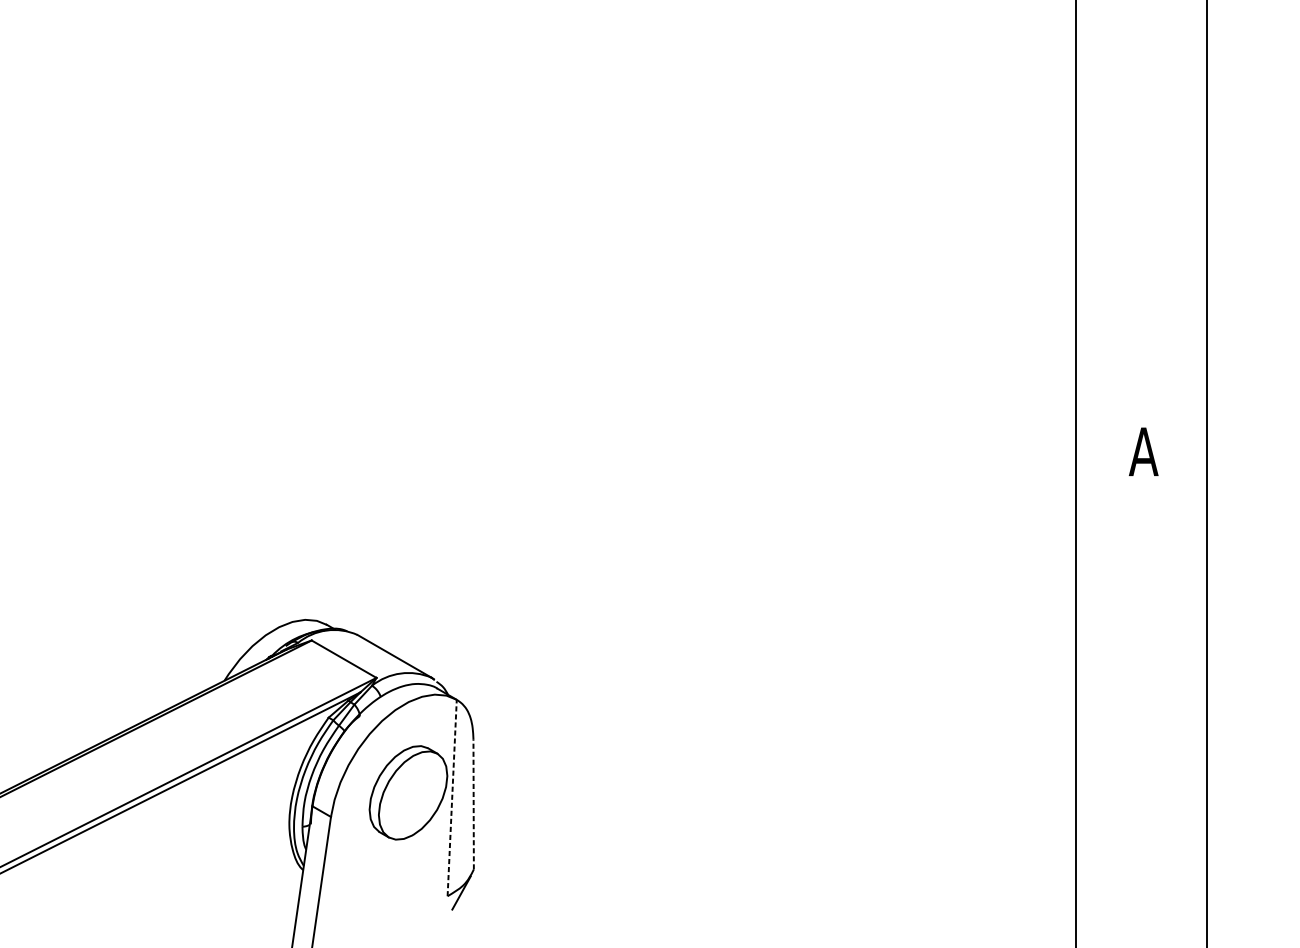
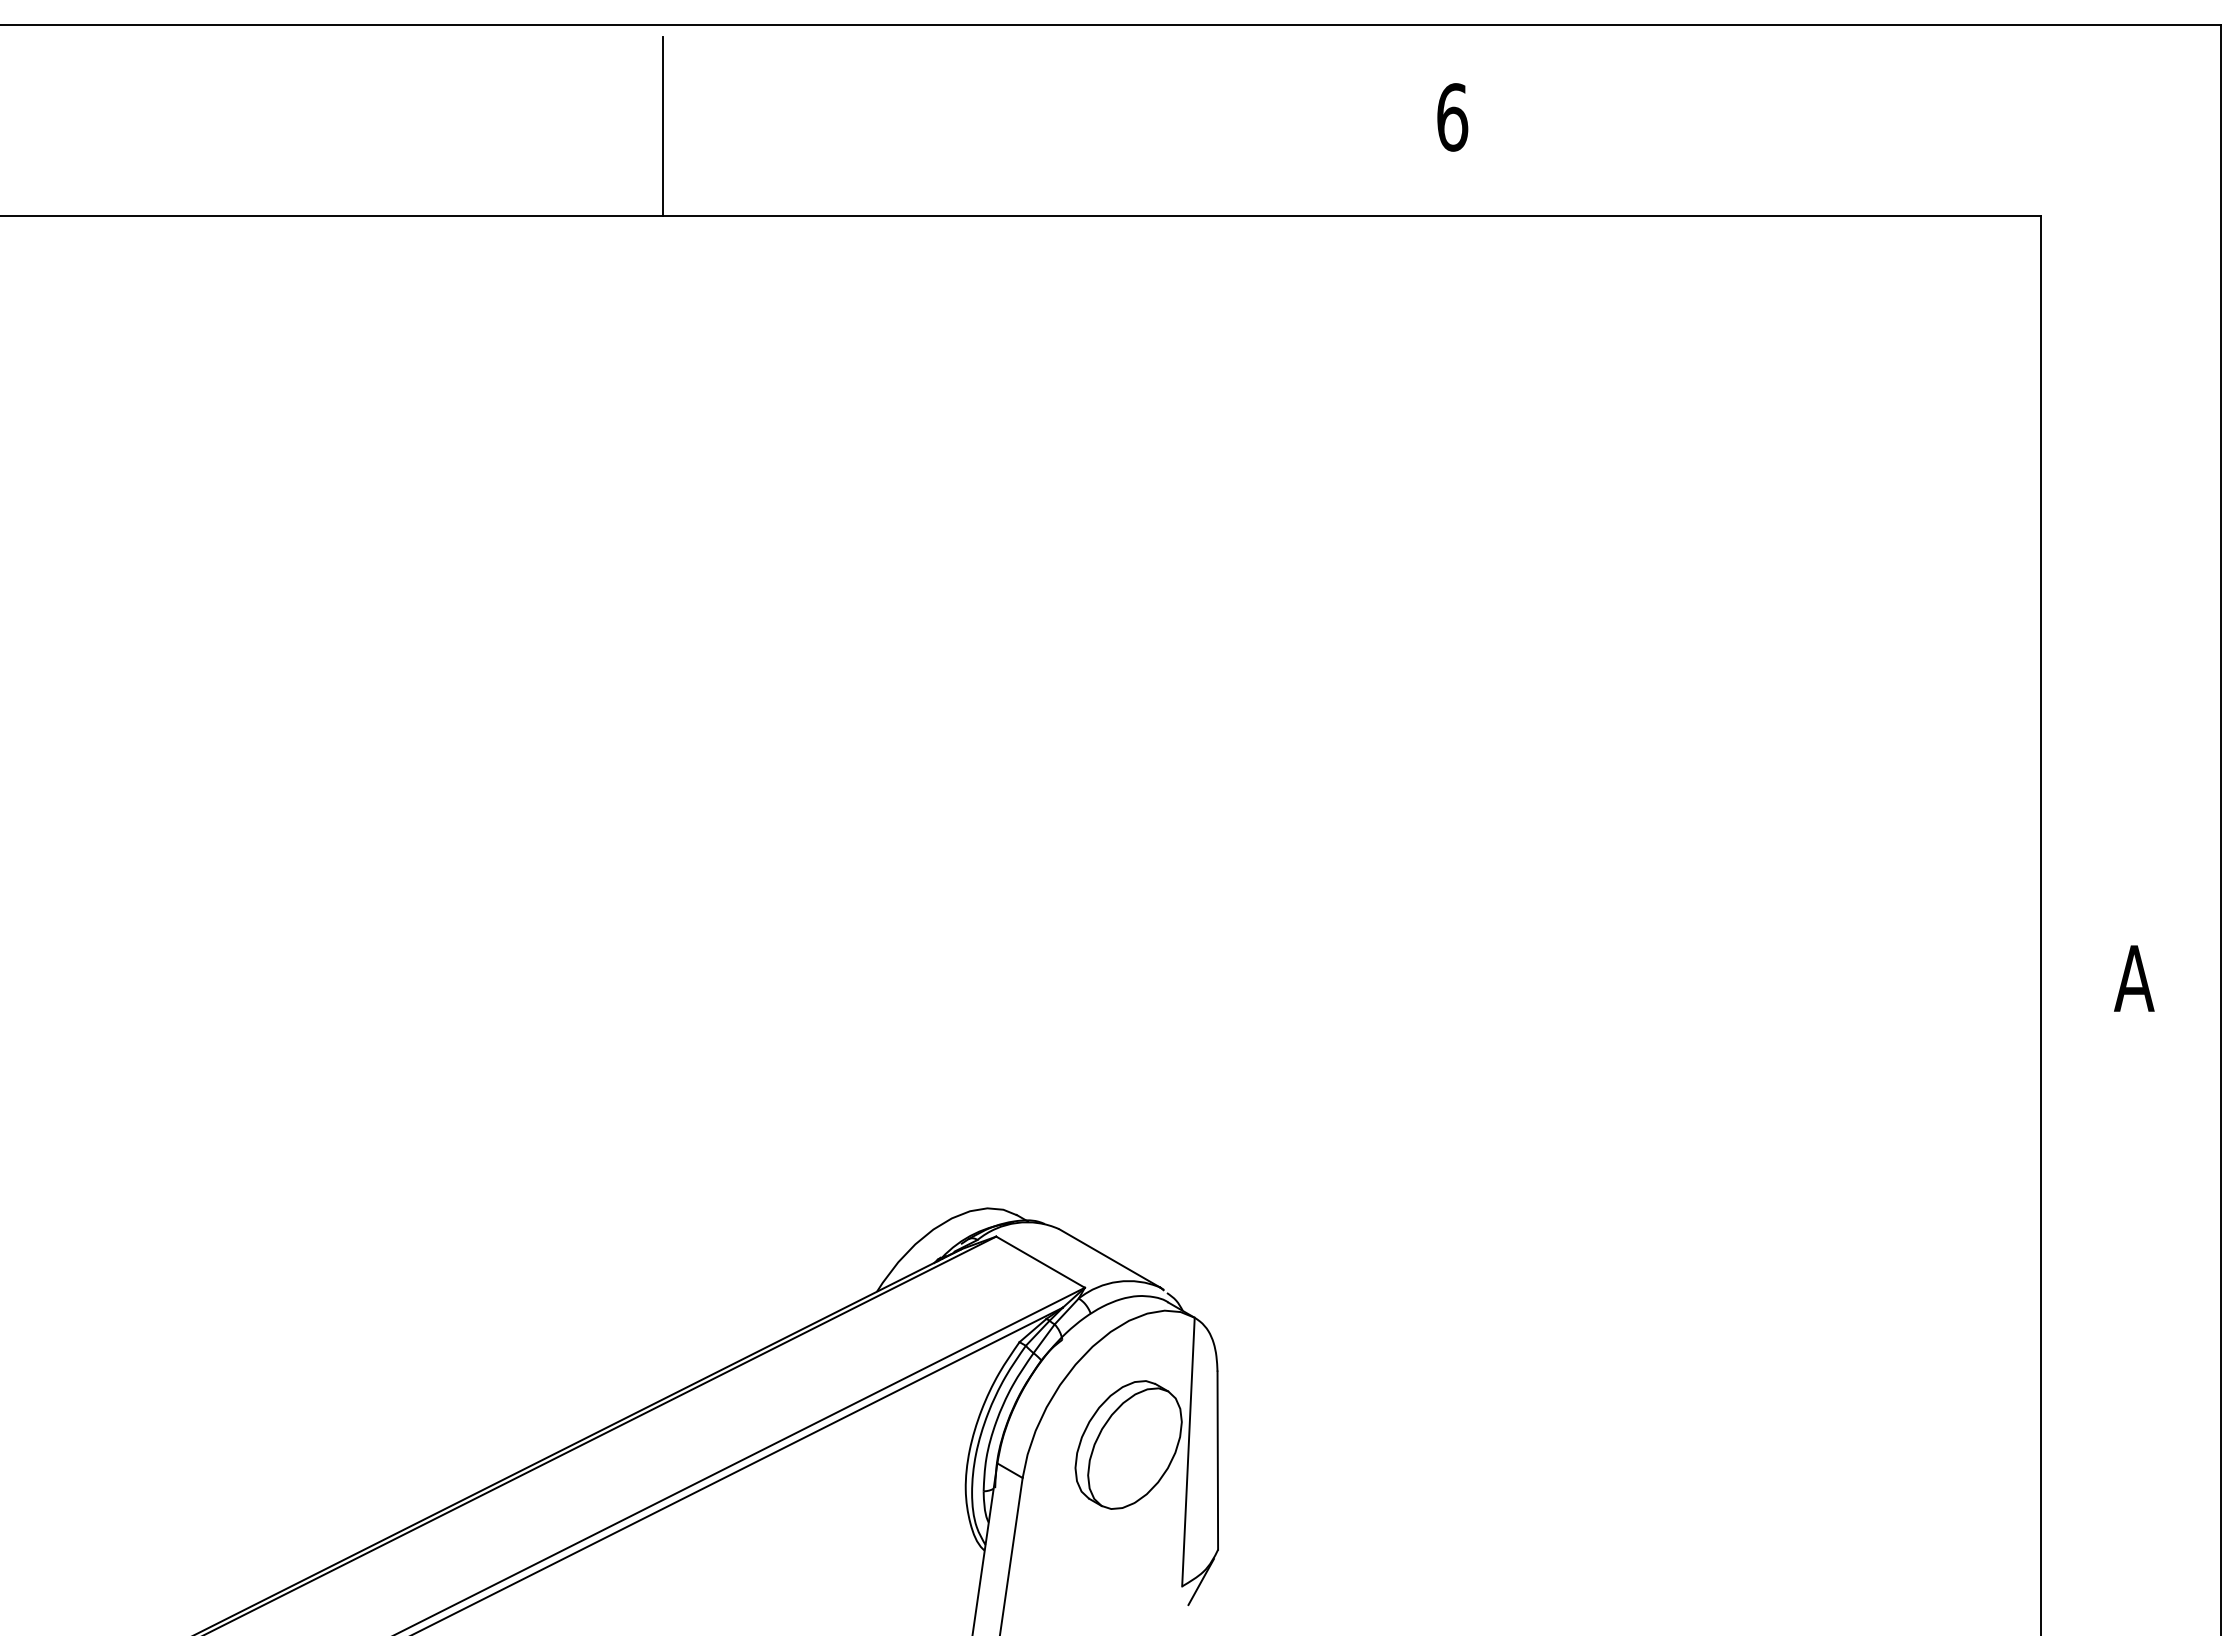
line: (452, 797) -> (1188, 1451), dashed -> solid
line: (473, 804) -> (1217, 1460), dashed -> solid

